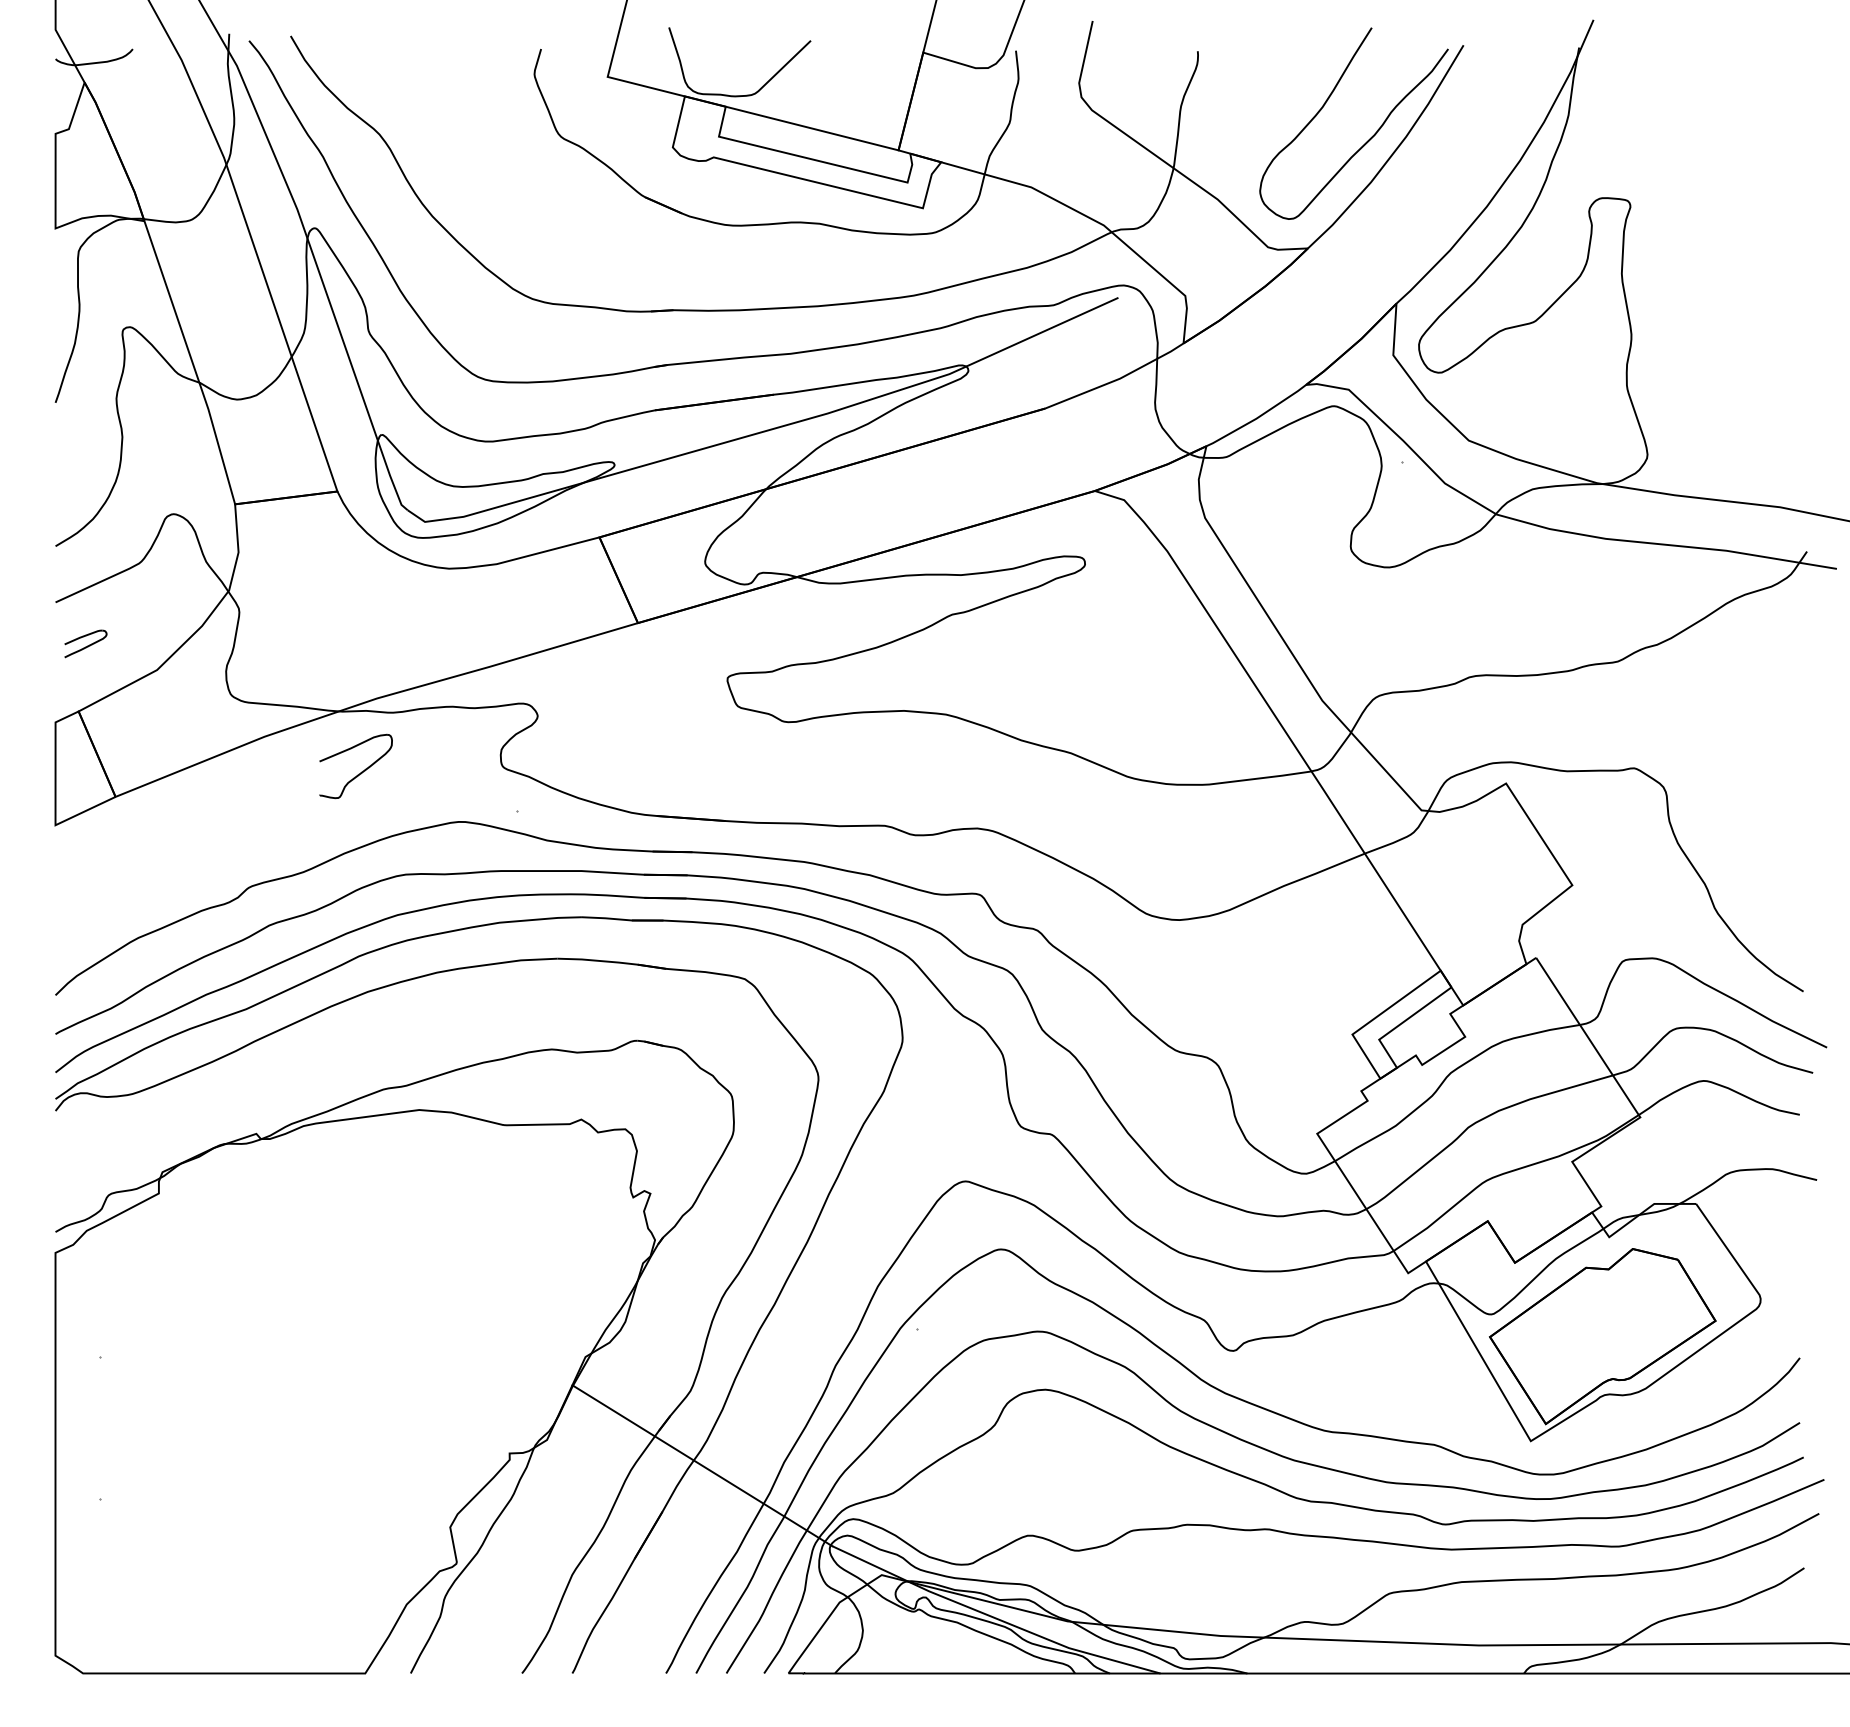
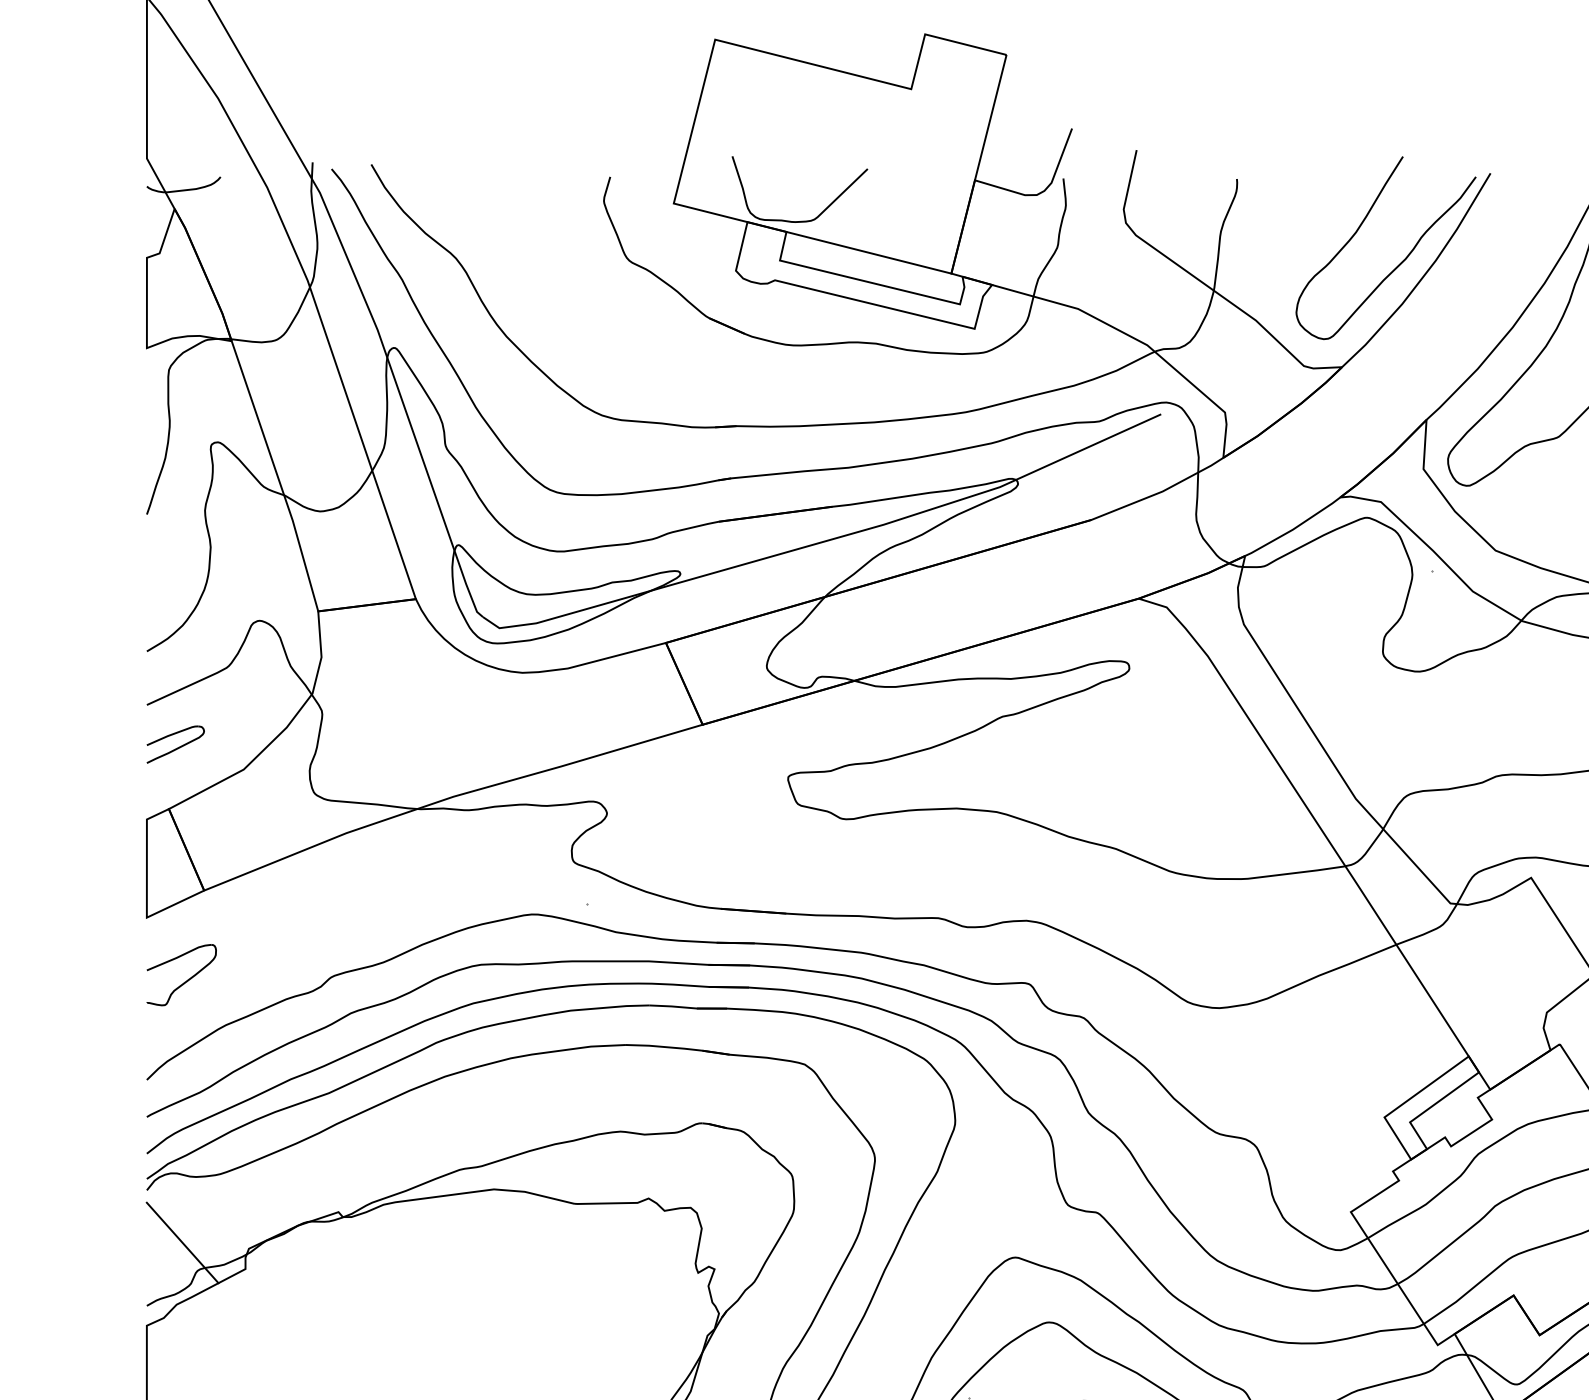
part: (85, 643) -> (175, 744), size x1.43
part: (361, 771) -> (186, 979), moved
line: (92, 1166) -> (182, 1243), added

